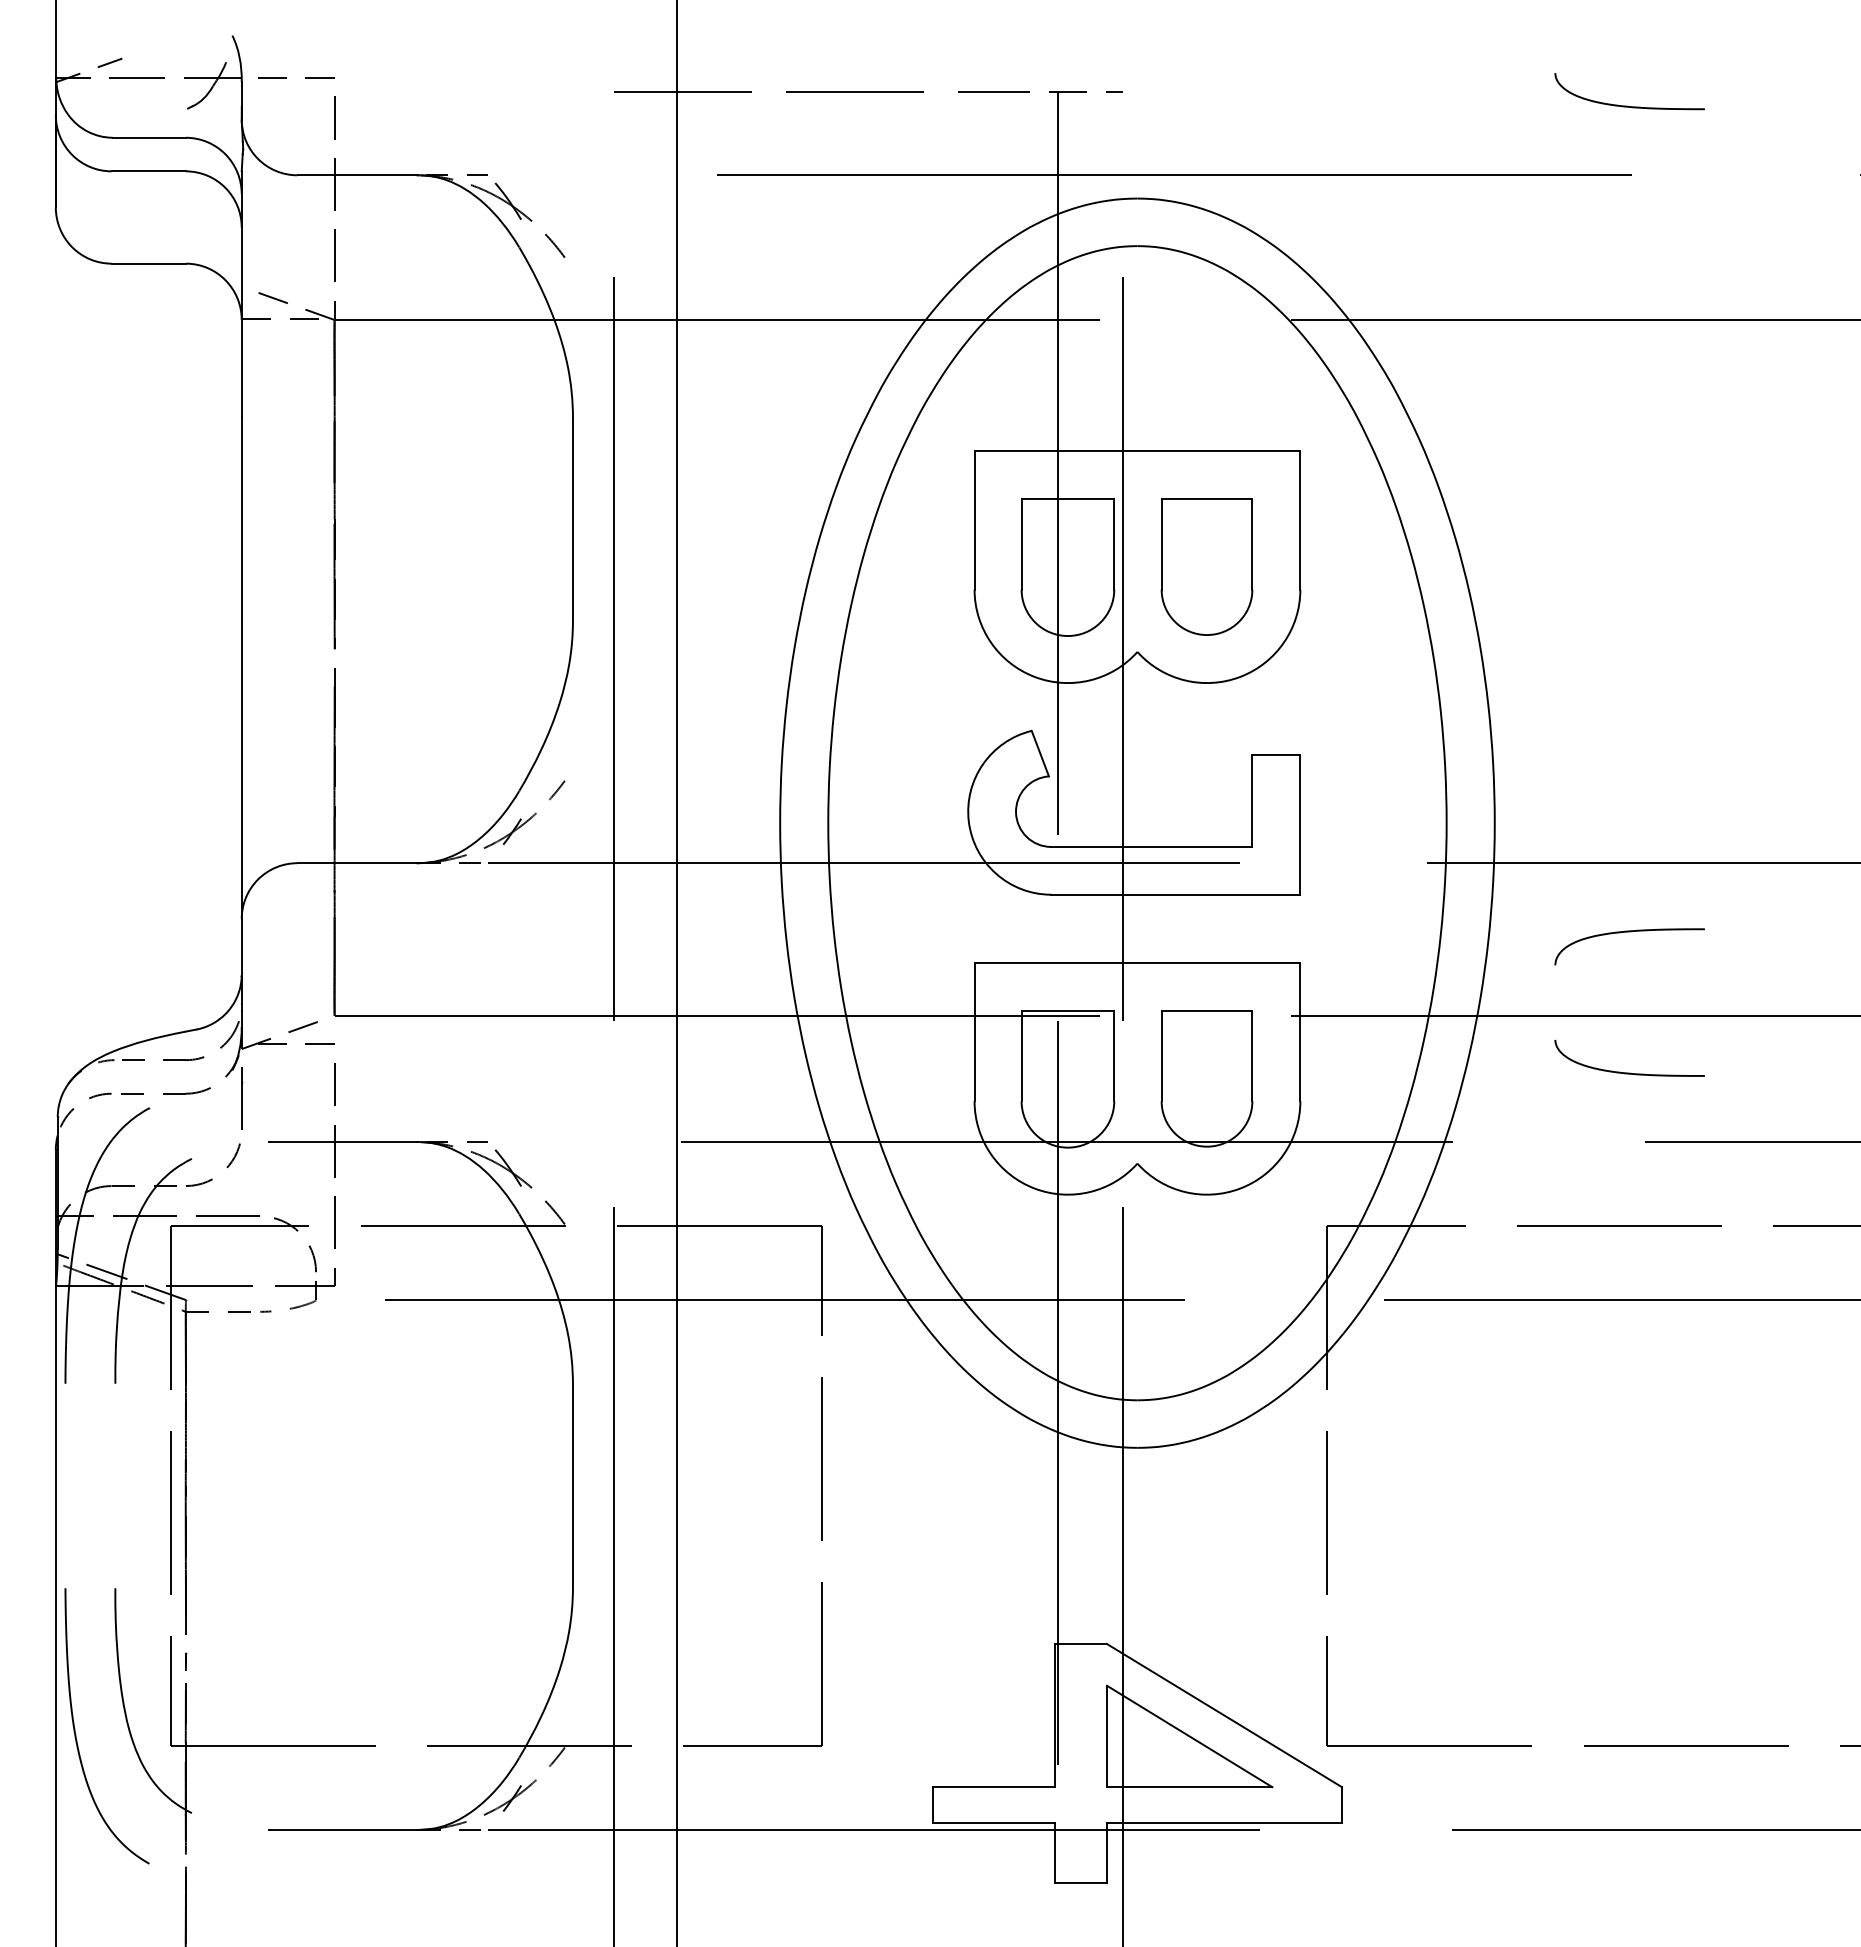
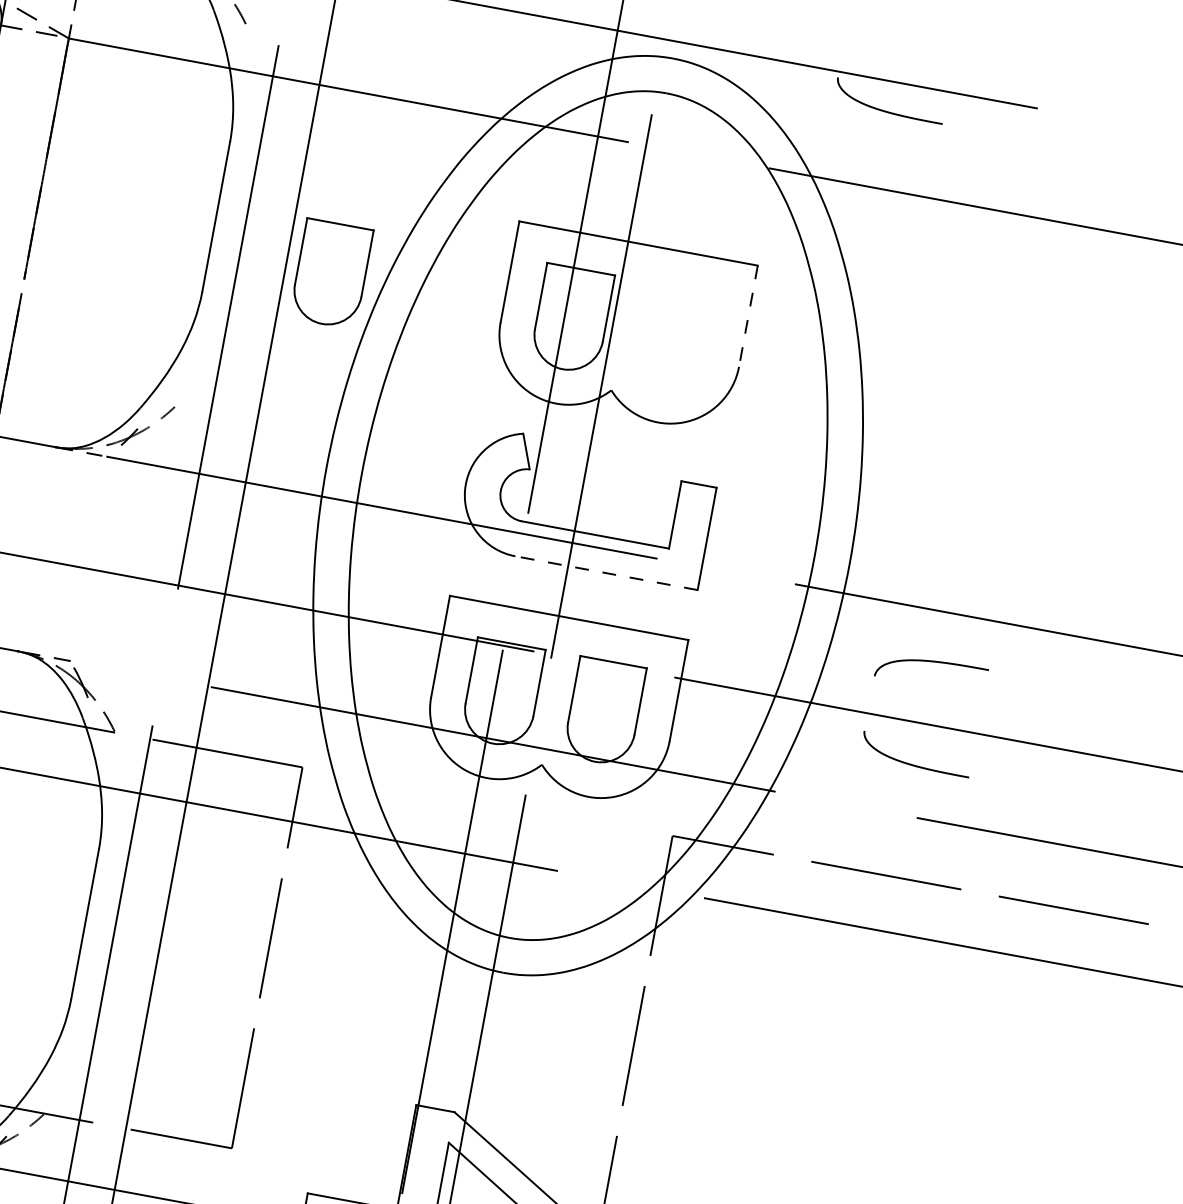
curve: (1627, 105) -> (886, 110), moved
line: (1300, 521) -> (748, 316), solid -> dashed
part: (1206, 566) -> (331, 273), moved
line: (1175, 894) -> (606, 572), solid -> dashed

